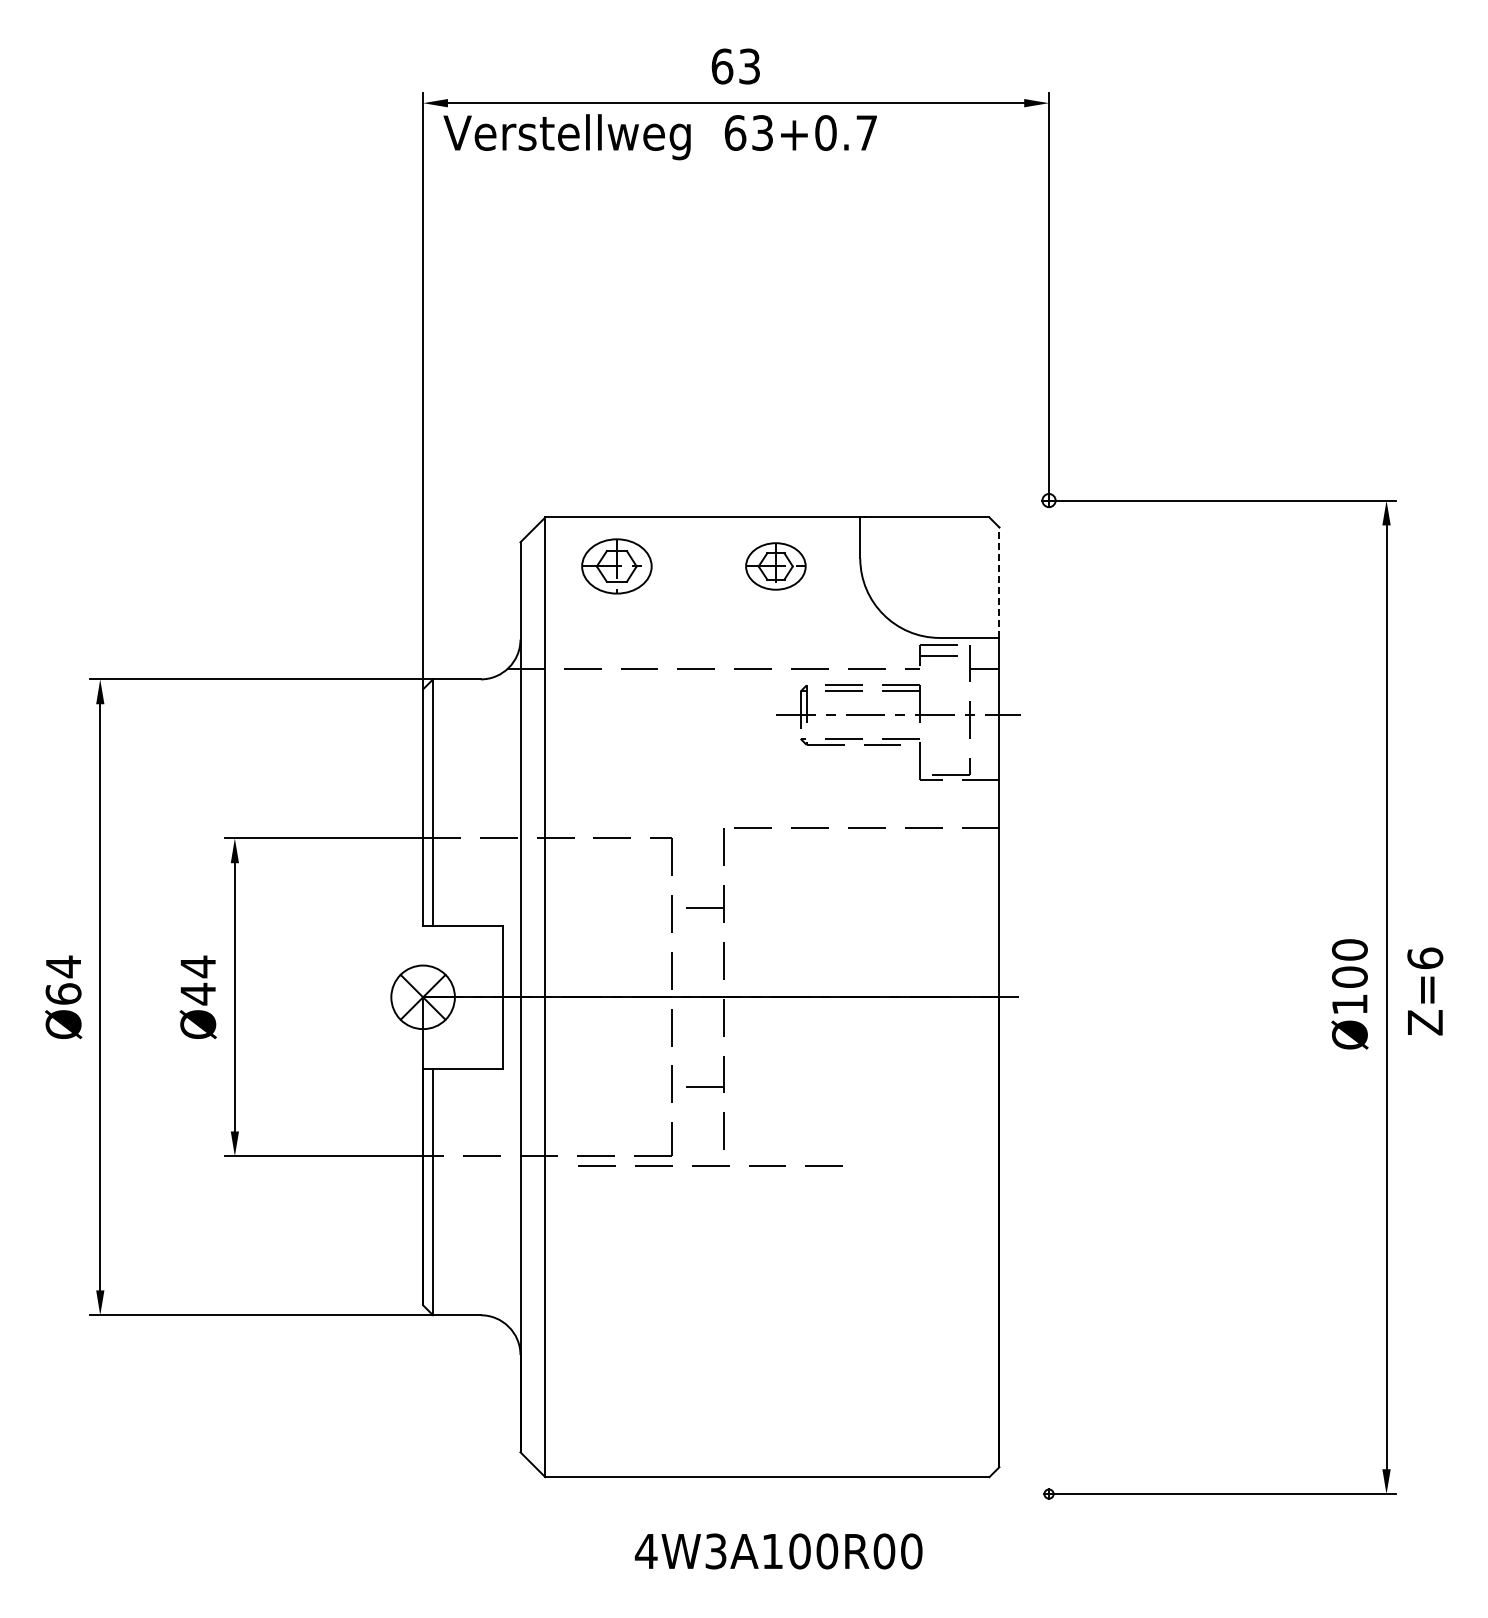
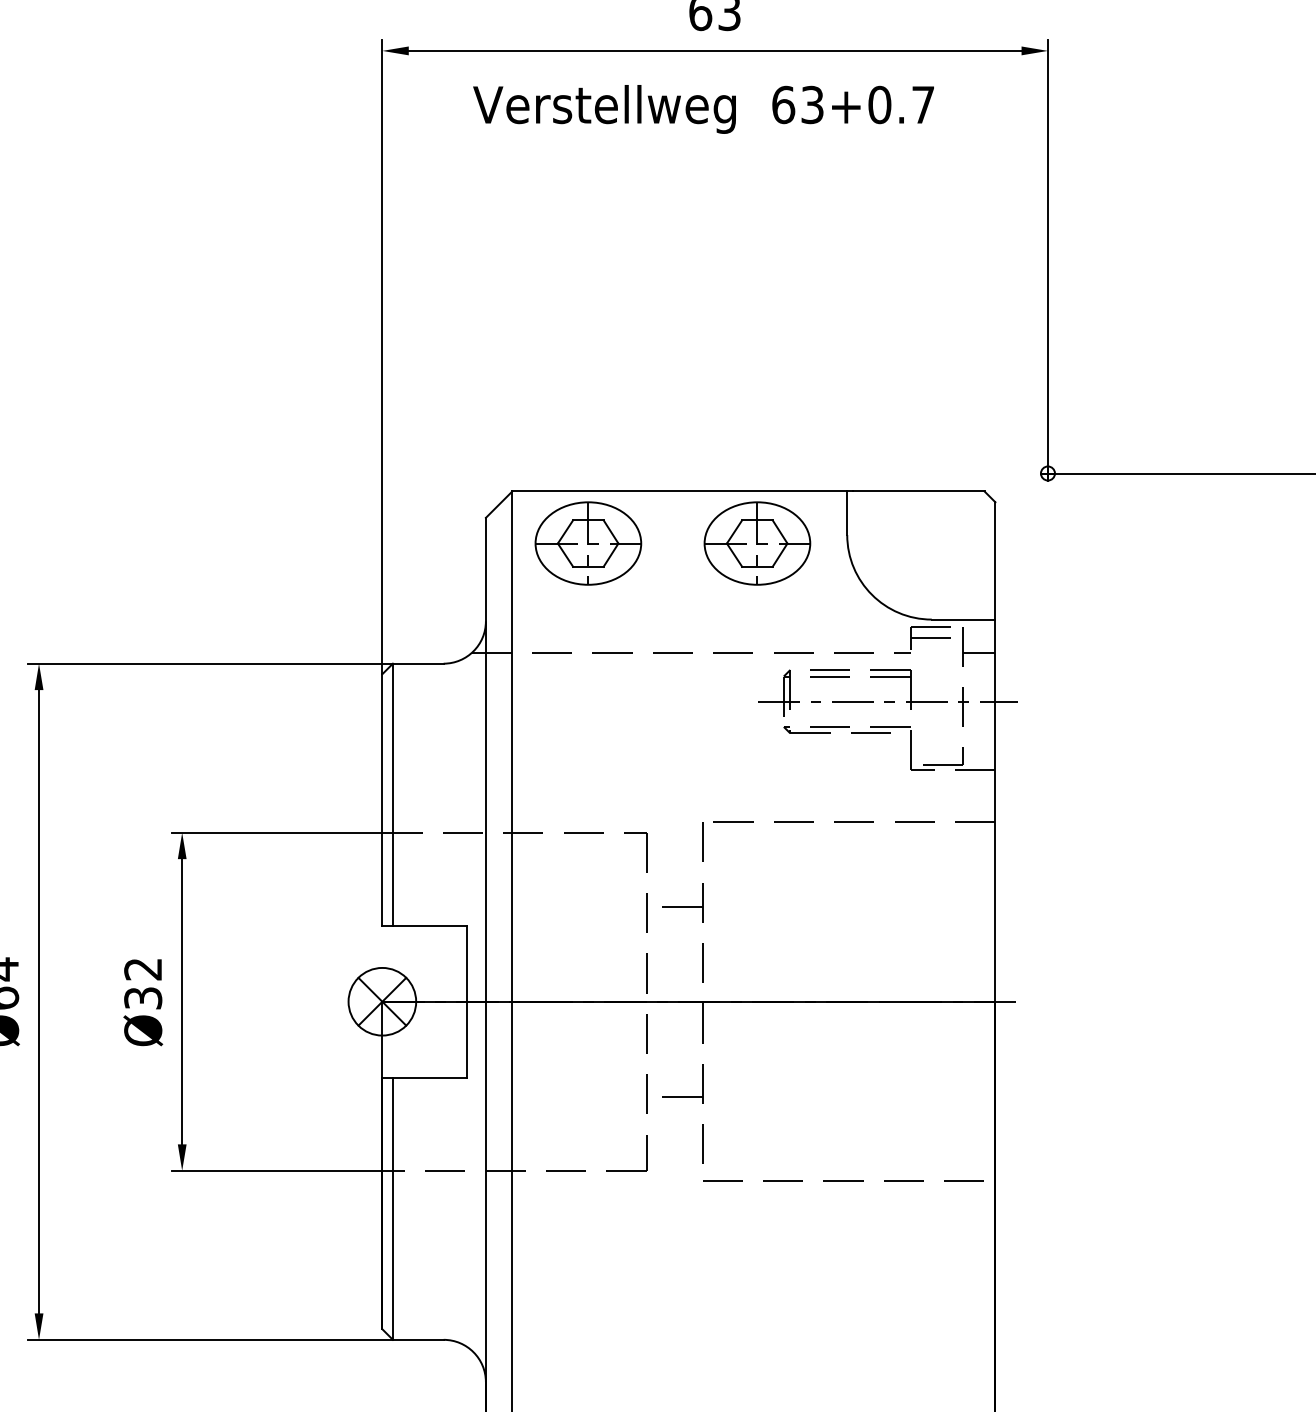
text: (659, 137) -> (702, 109), moved
part: (616, 566) -> (588, 543), size x1.43
part: (775, 566) -> (757, 543), size x1.67
line: (999, 582) -> (995, 560), dashed -> solid
text: (198, 980) -> (143, 983), Ø44 -> Ø32
line: (710, 1165) -> (843, 1180), moved

